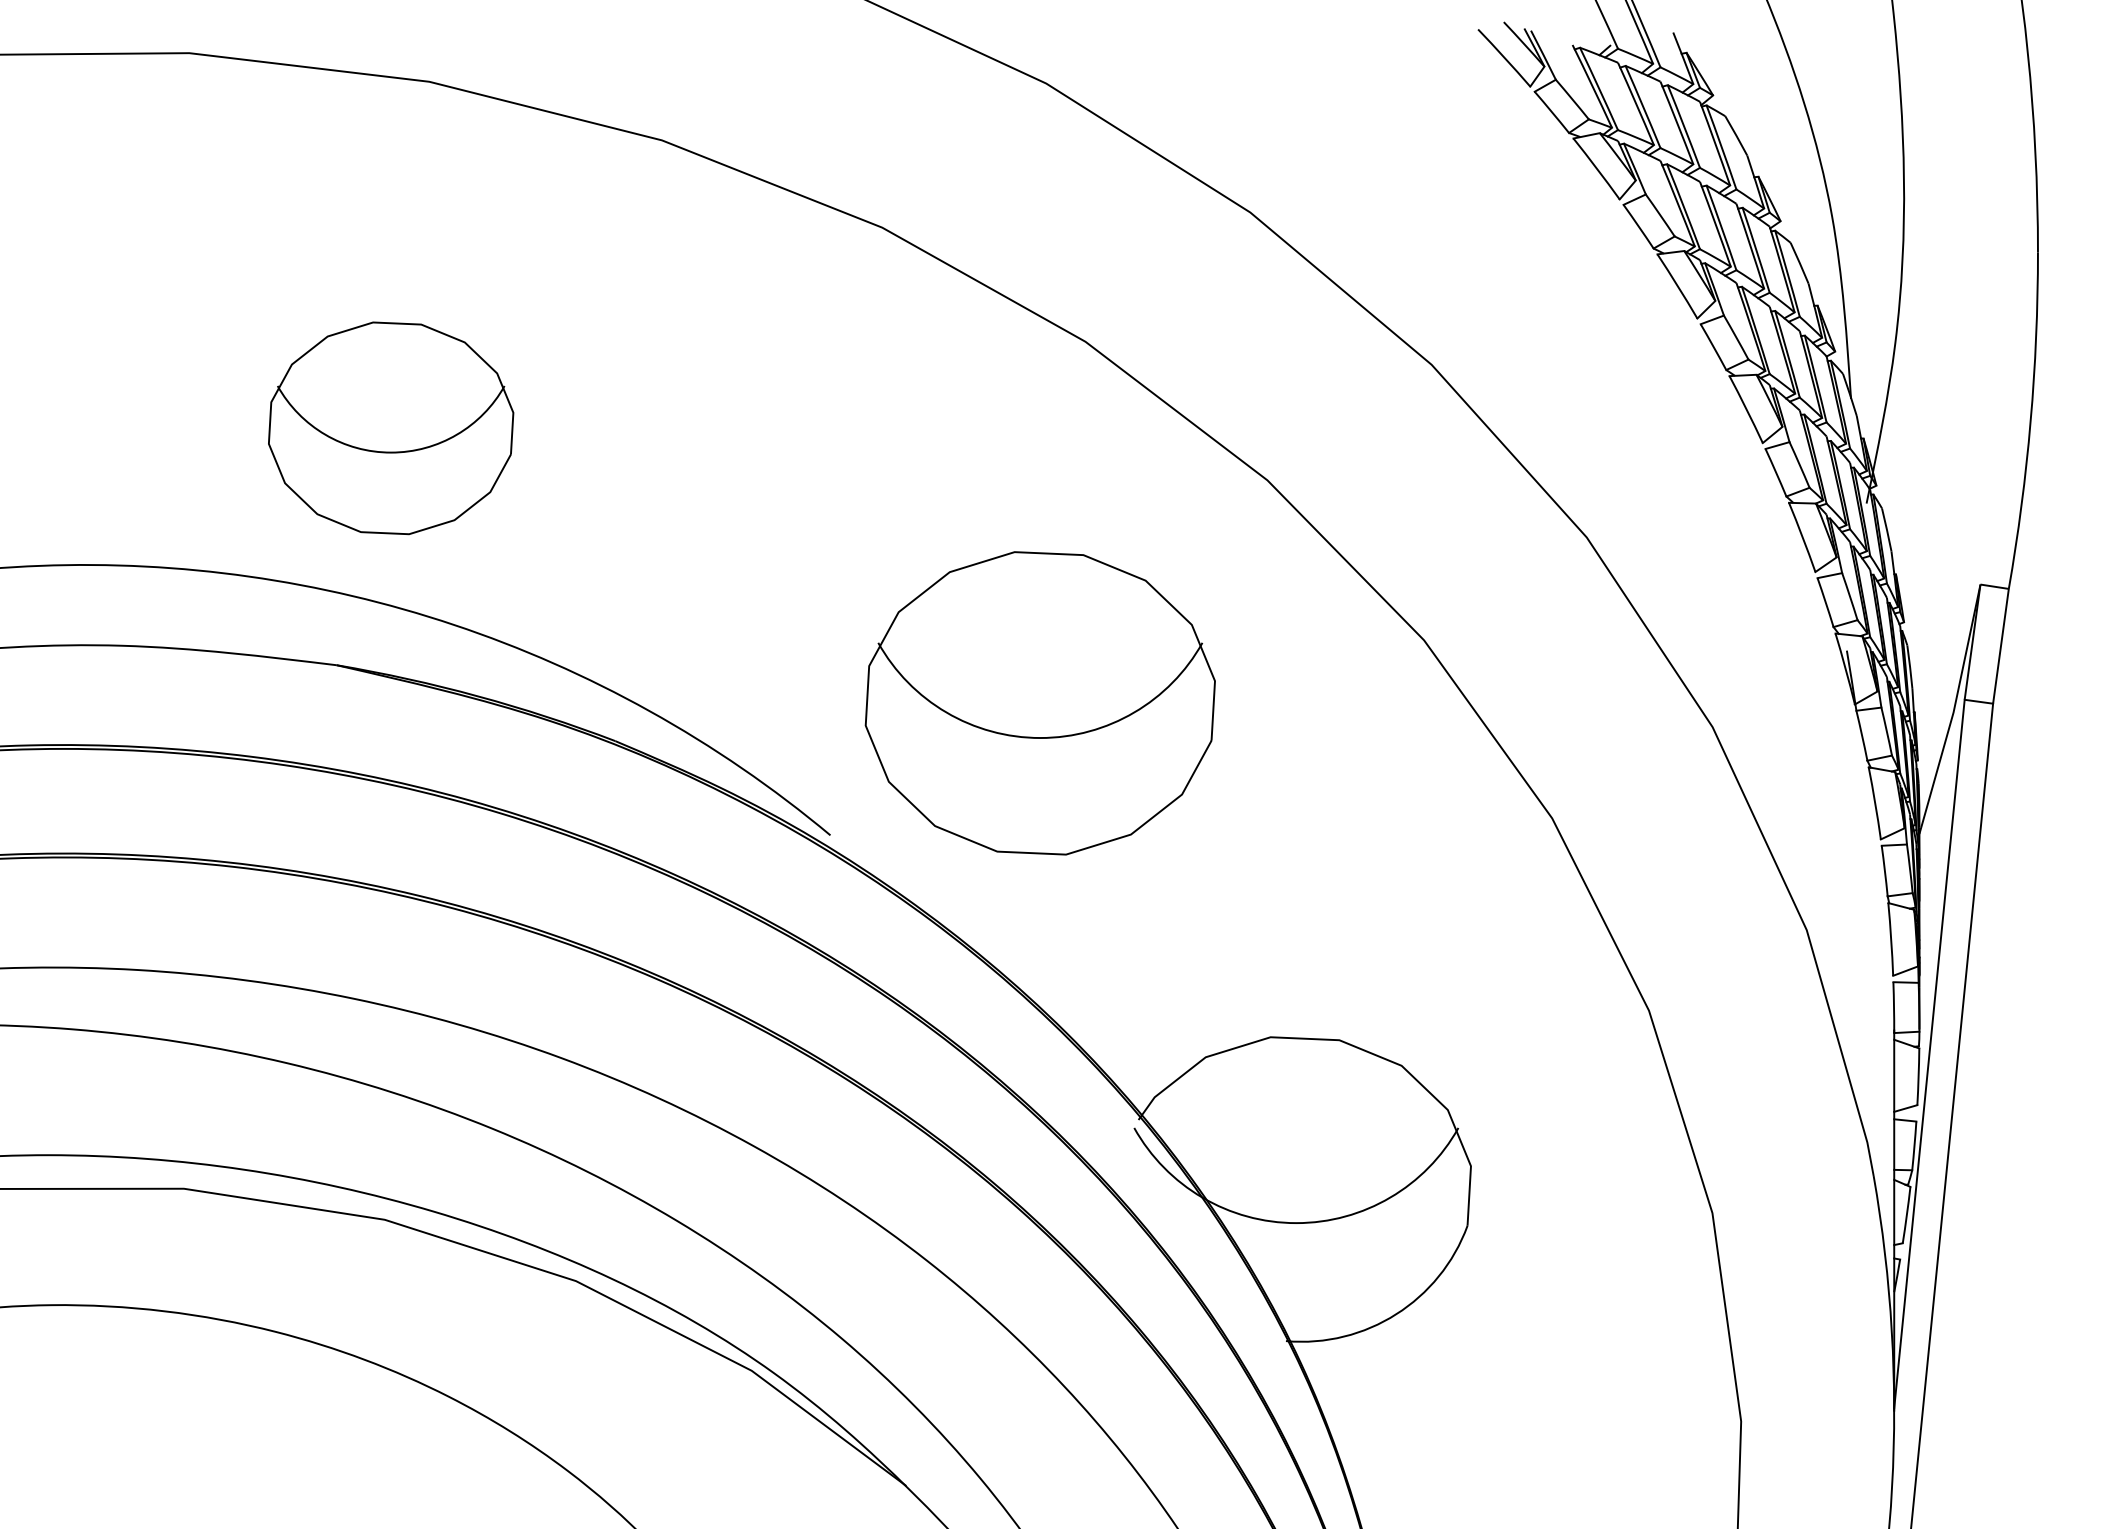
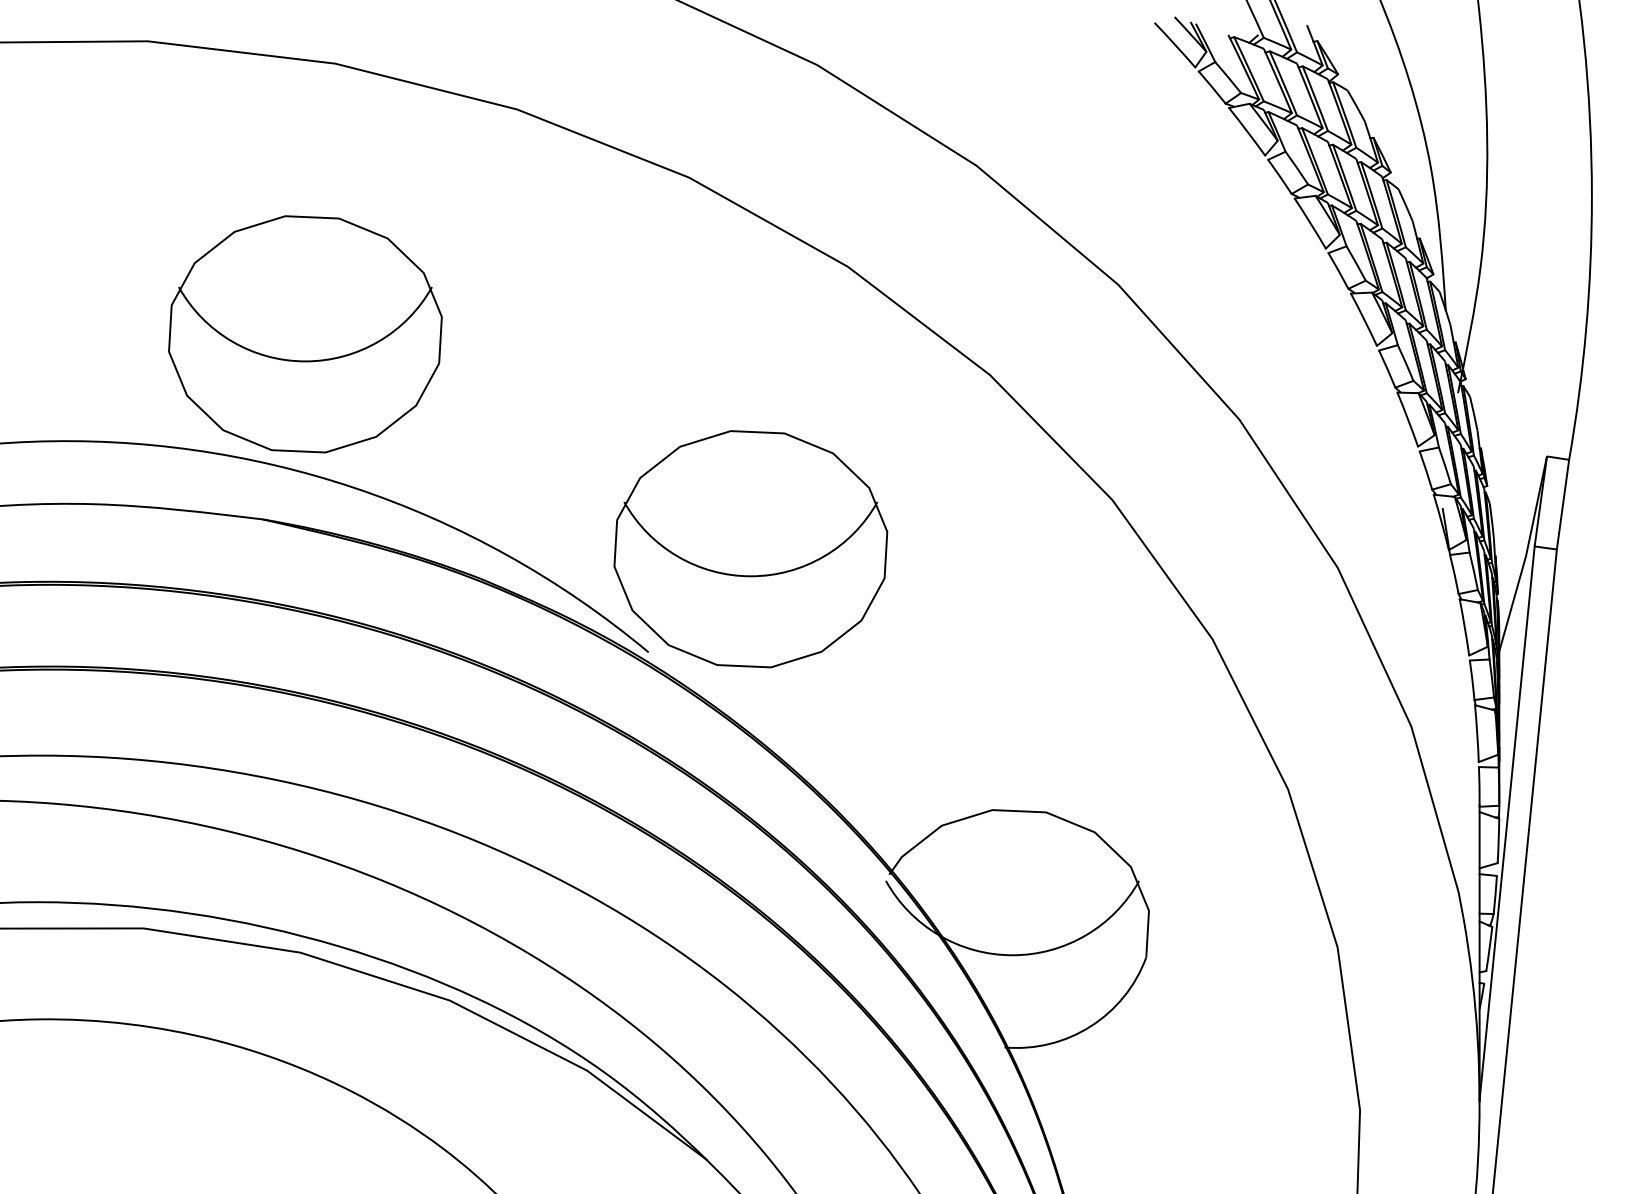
part: (390, 428) -> (304, 334), size x1.43
part: (1039, 703) -> (750, 549), moved

